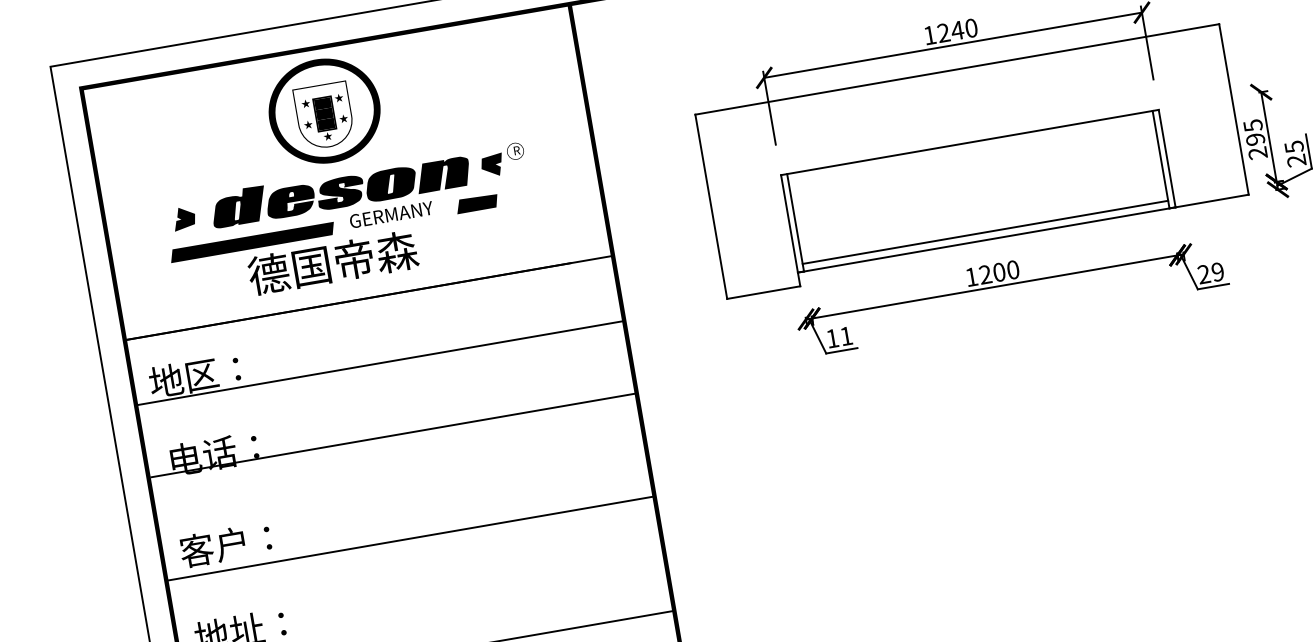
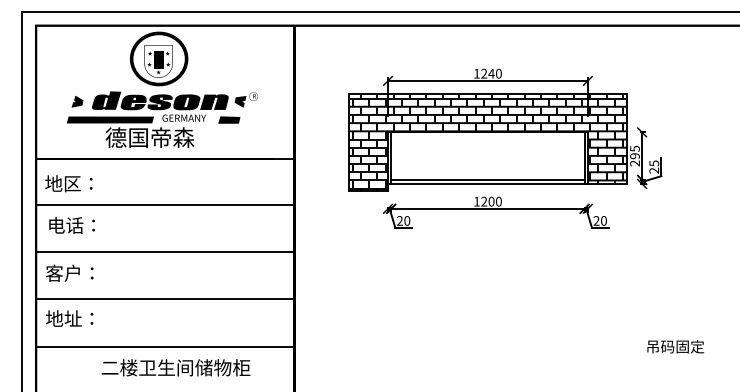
hatch: (972, 161) -> (487, 142), added
text: (1216, 271) -> (603, 220), 29 -> 20
text: (839, 336) -> (403, 220), 11 -> 20
line: (380, 363) -> (165, 205), moved
line: (392, 435) -> (165, 251), moved
line: (410, 538) -> (165, 299), moved

